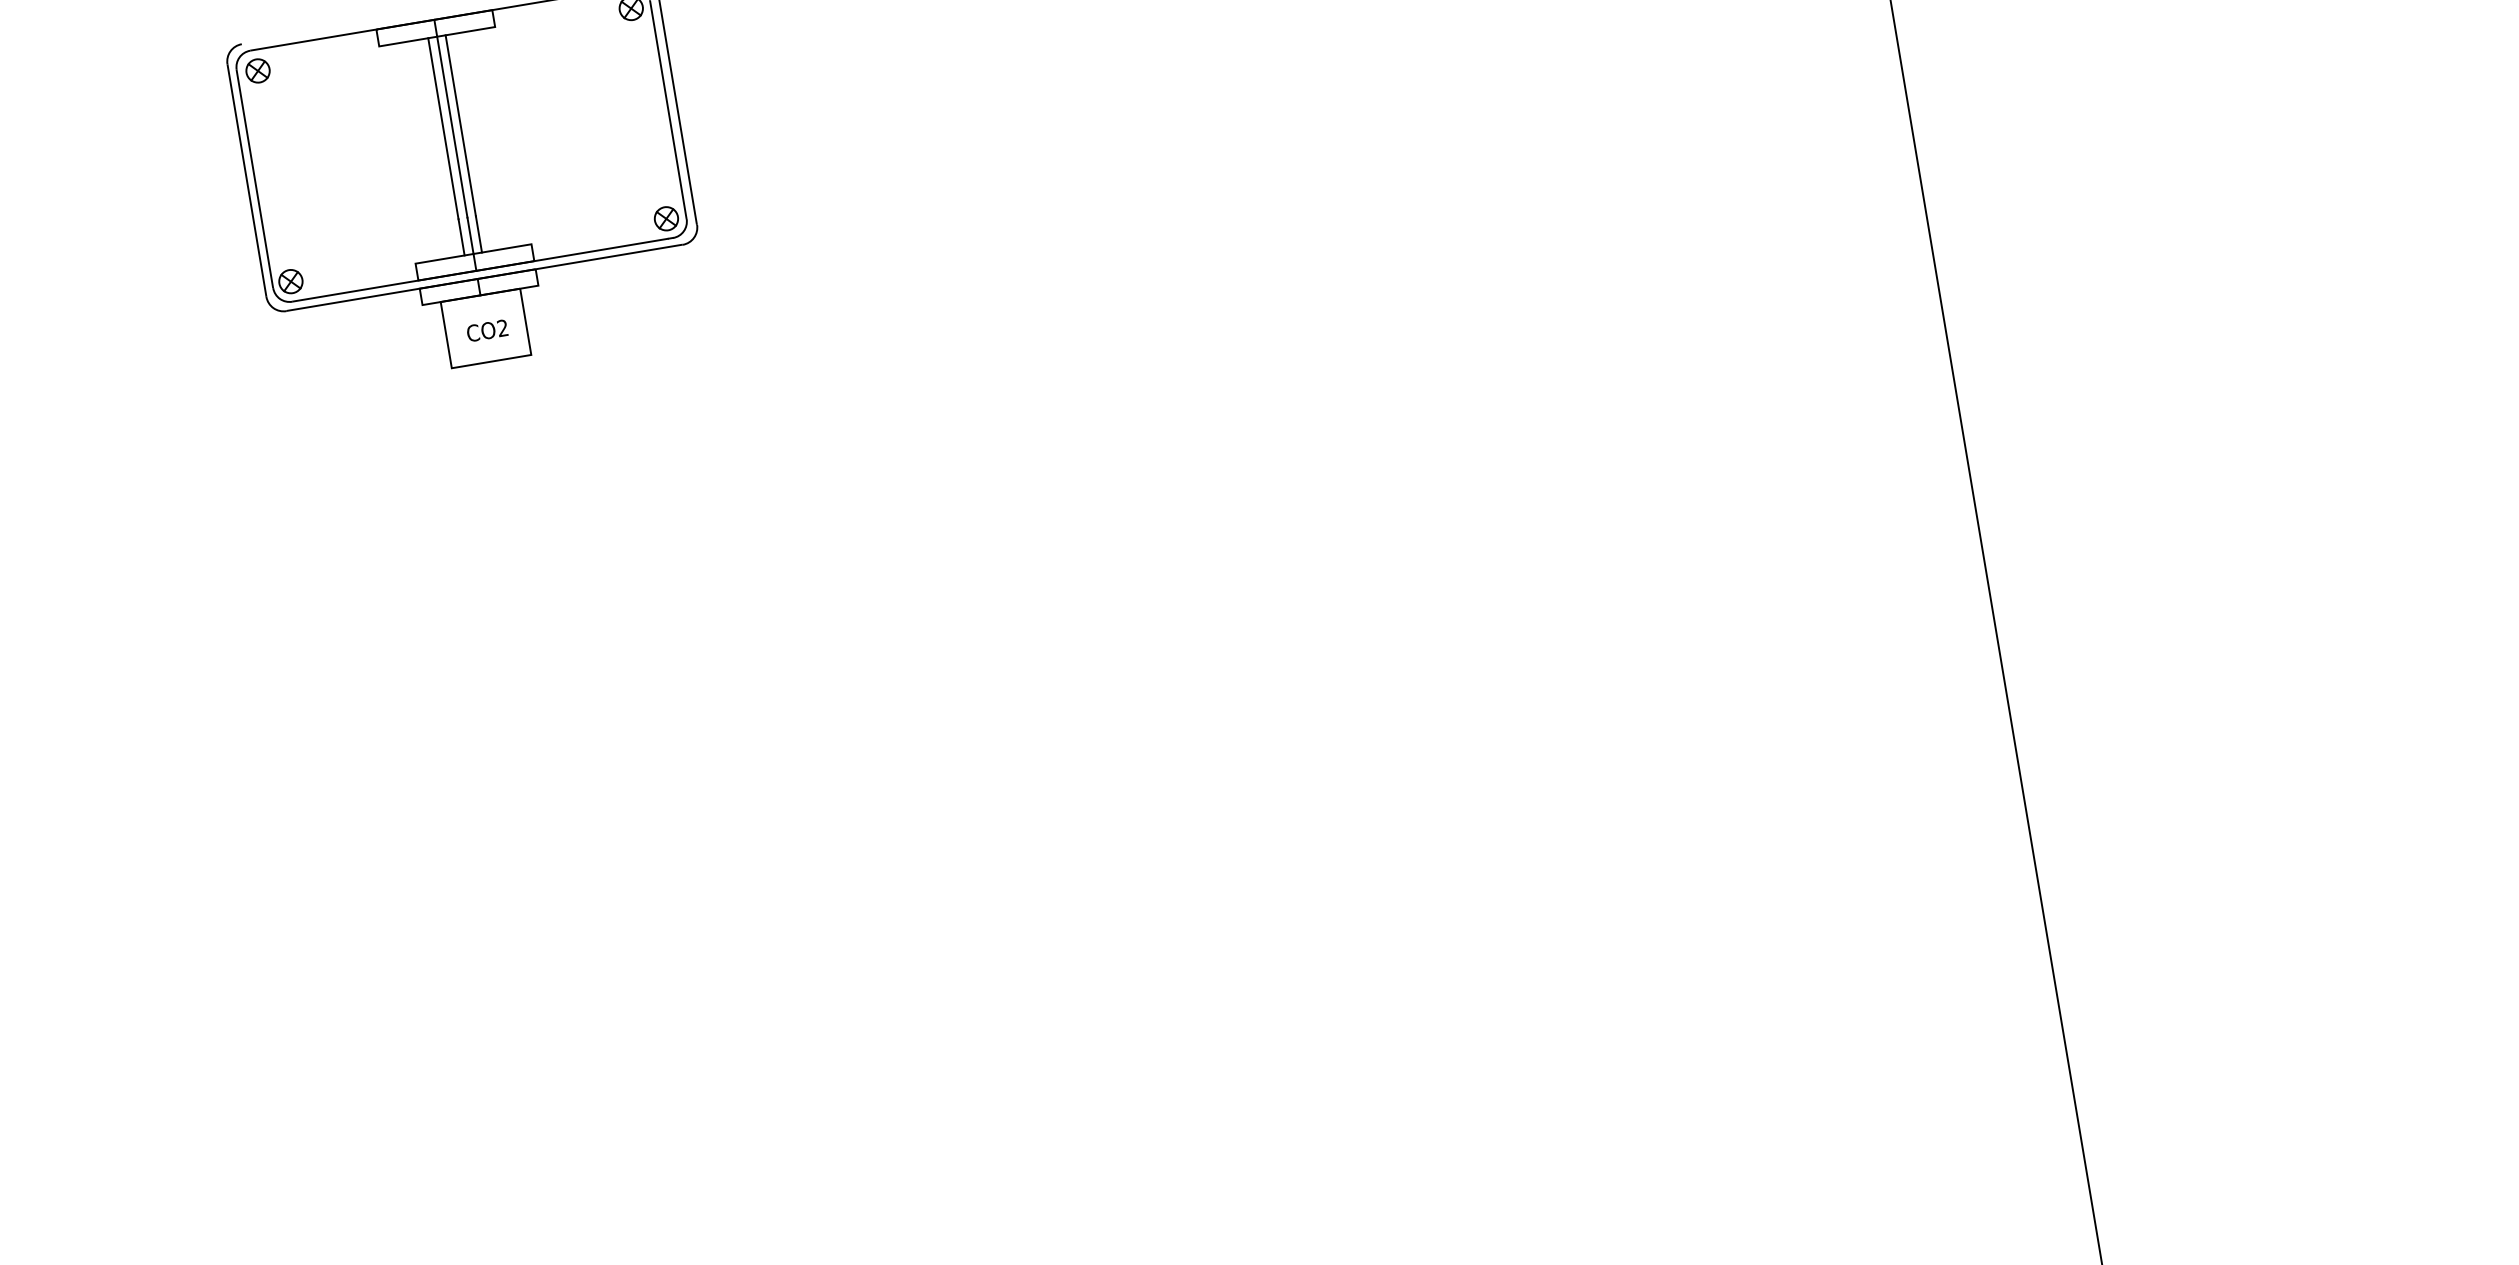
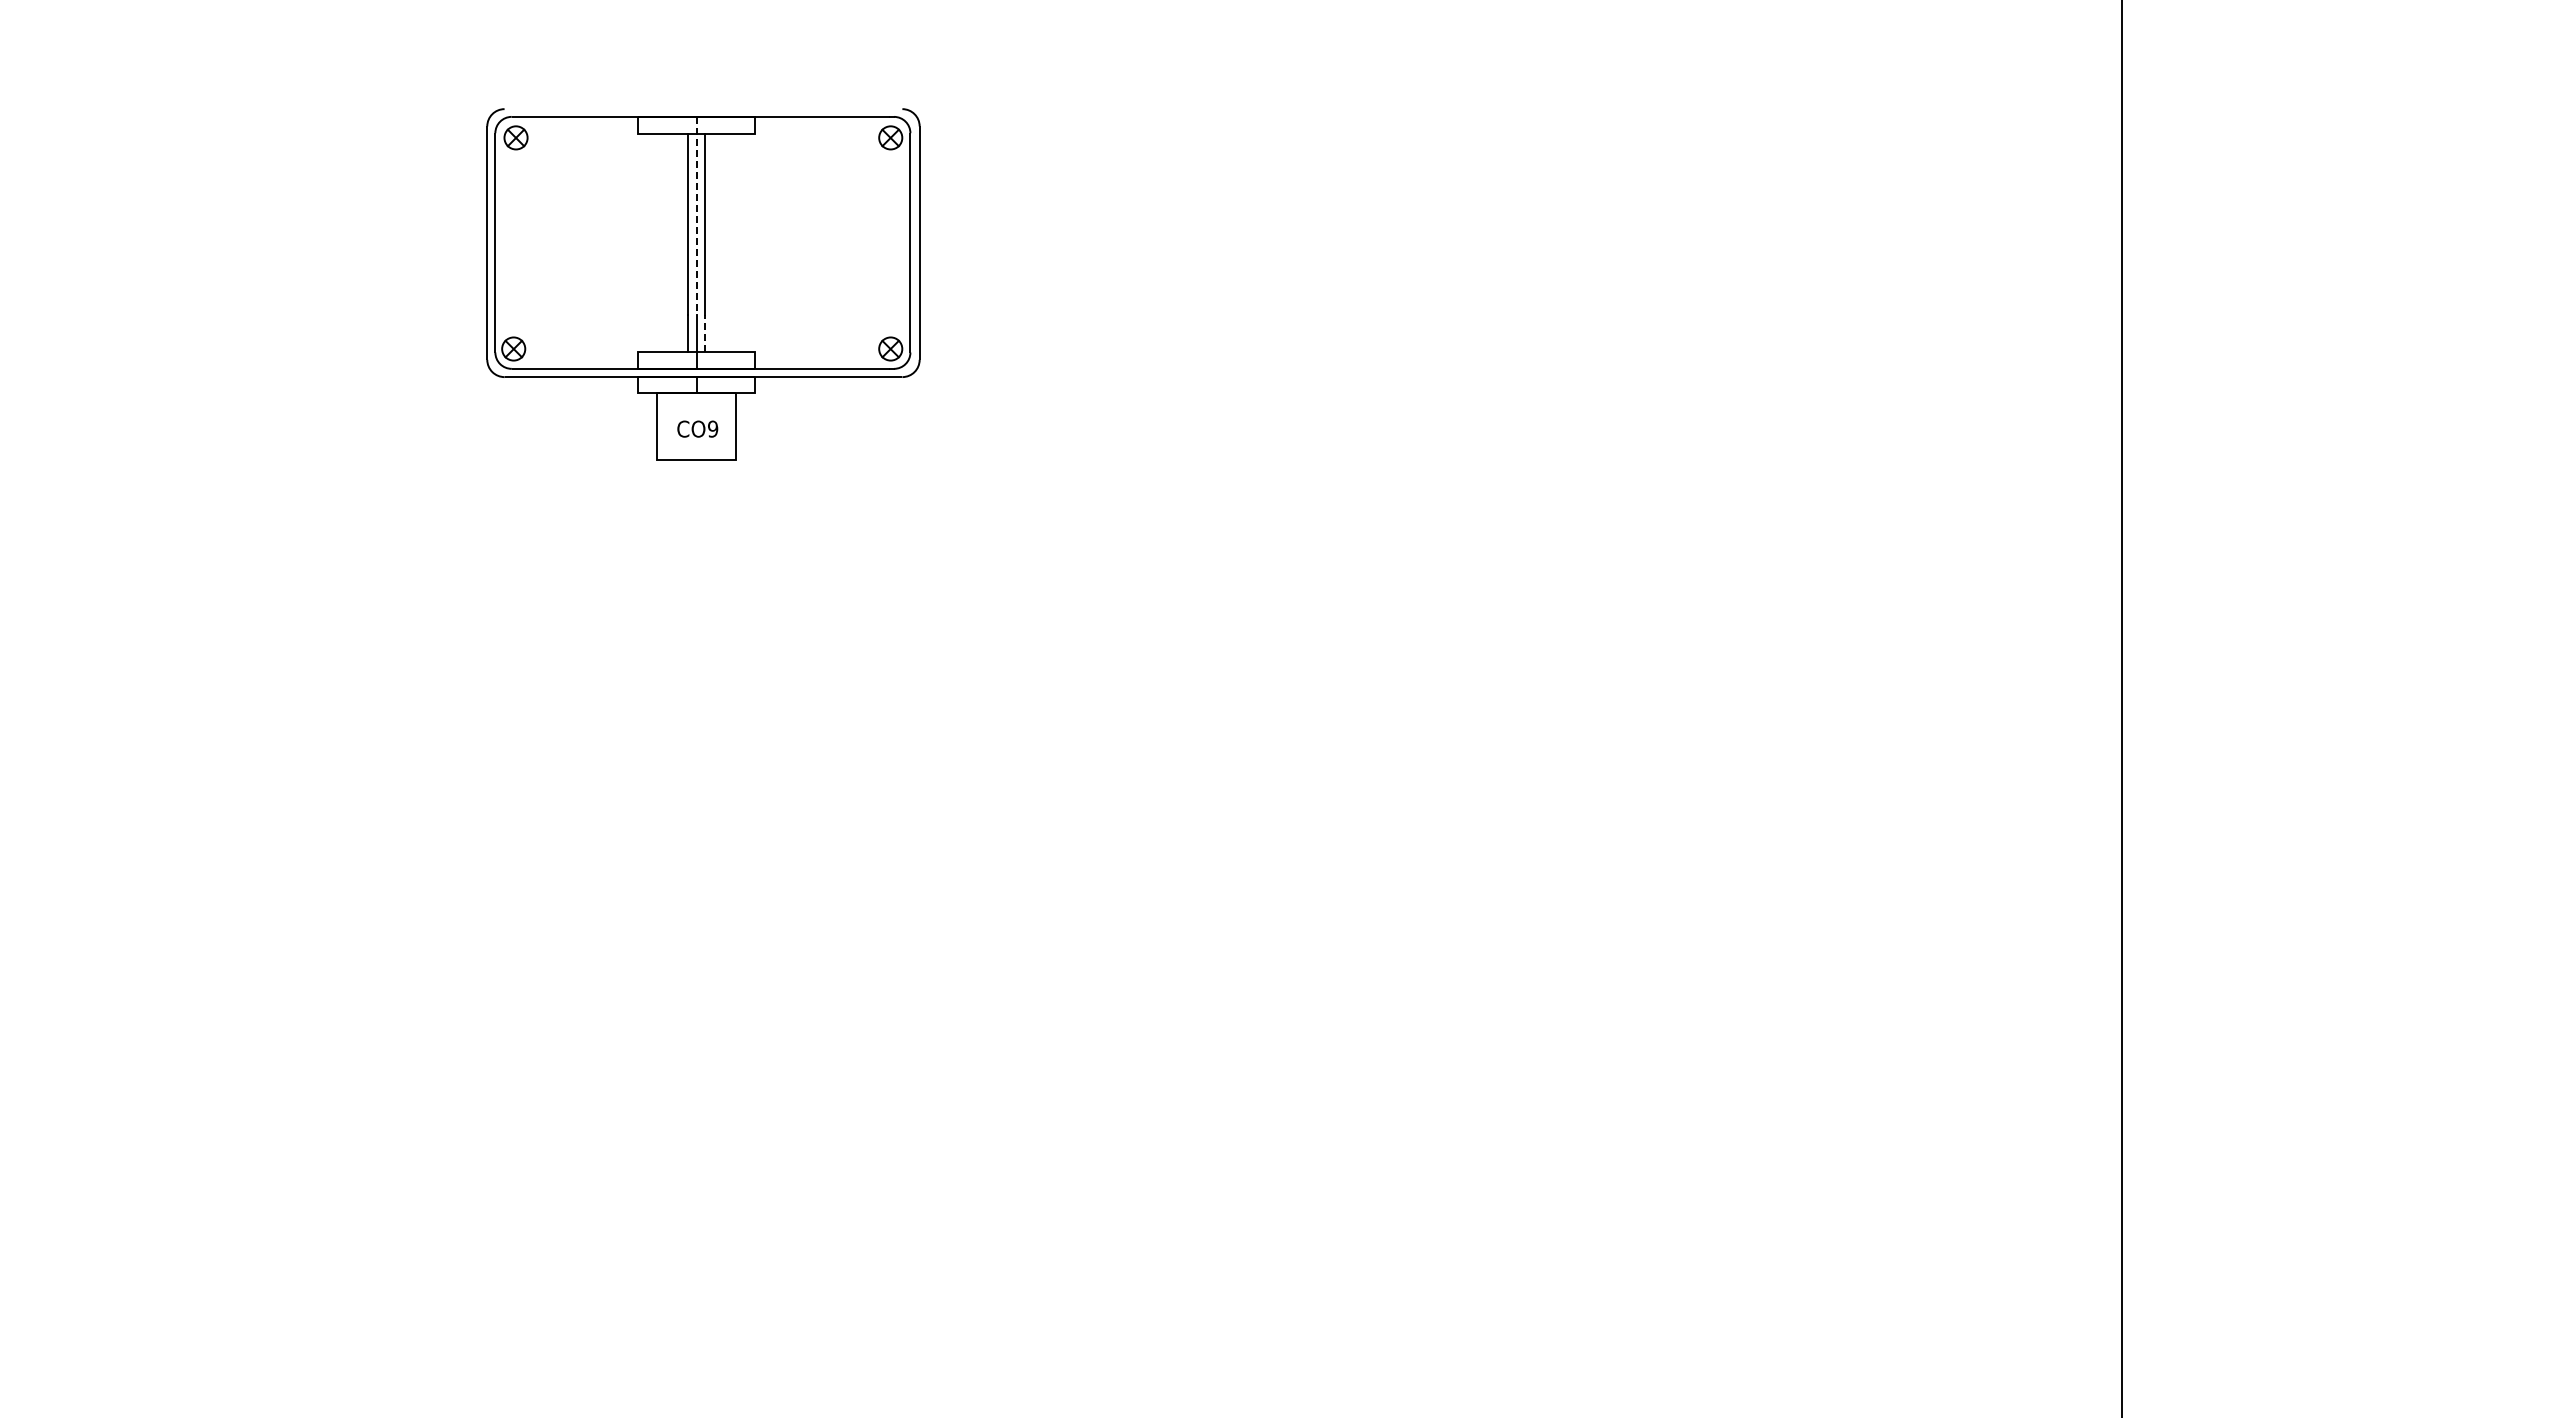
line: (450, 119) -> (696, 216), solid -> dashed
line: (479, 234) -> (705, 333), solid -> dashed
text: (503, 327) -> (713, 428), CO2 -> CO9

